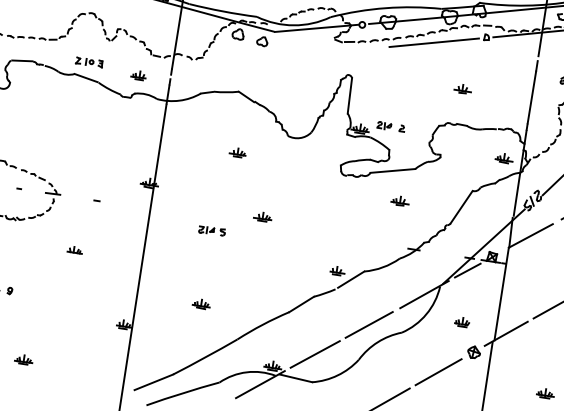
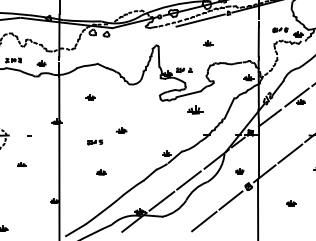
part: (463, 89) -> (208, 43), moved
part: (237, 152) -> (90, 97), moved
part: (400, 201) -> (195, 110), size x1.6
part: (201, 304) -> (101, 172), moved

